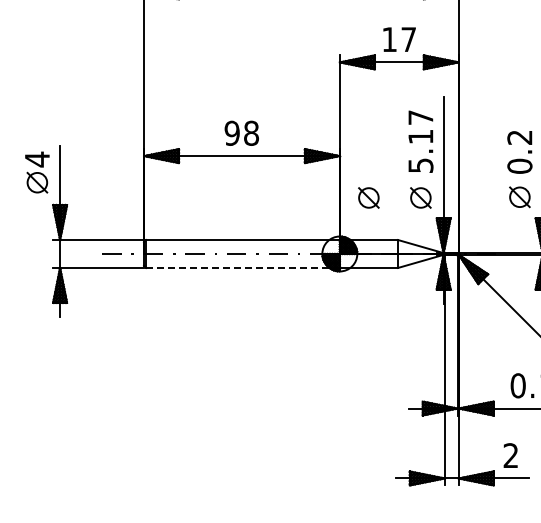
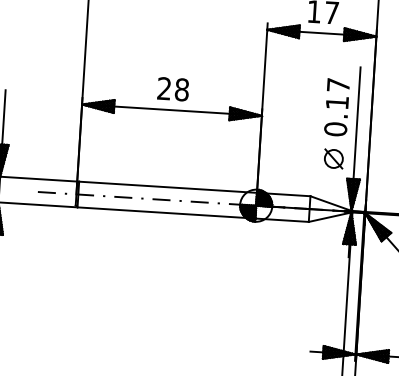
text: (231, 132) -> (163, 87), 98 -> 28
text: (420, 165) -> (335, 129), 5.17 -> 0.17
part: (368, 197) -> (285, 155), removed
line: (242, 267) -> (166, 212), dashed -> solid

